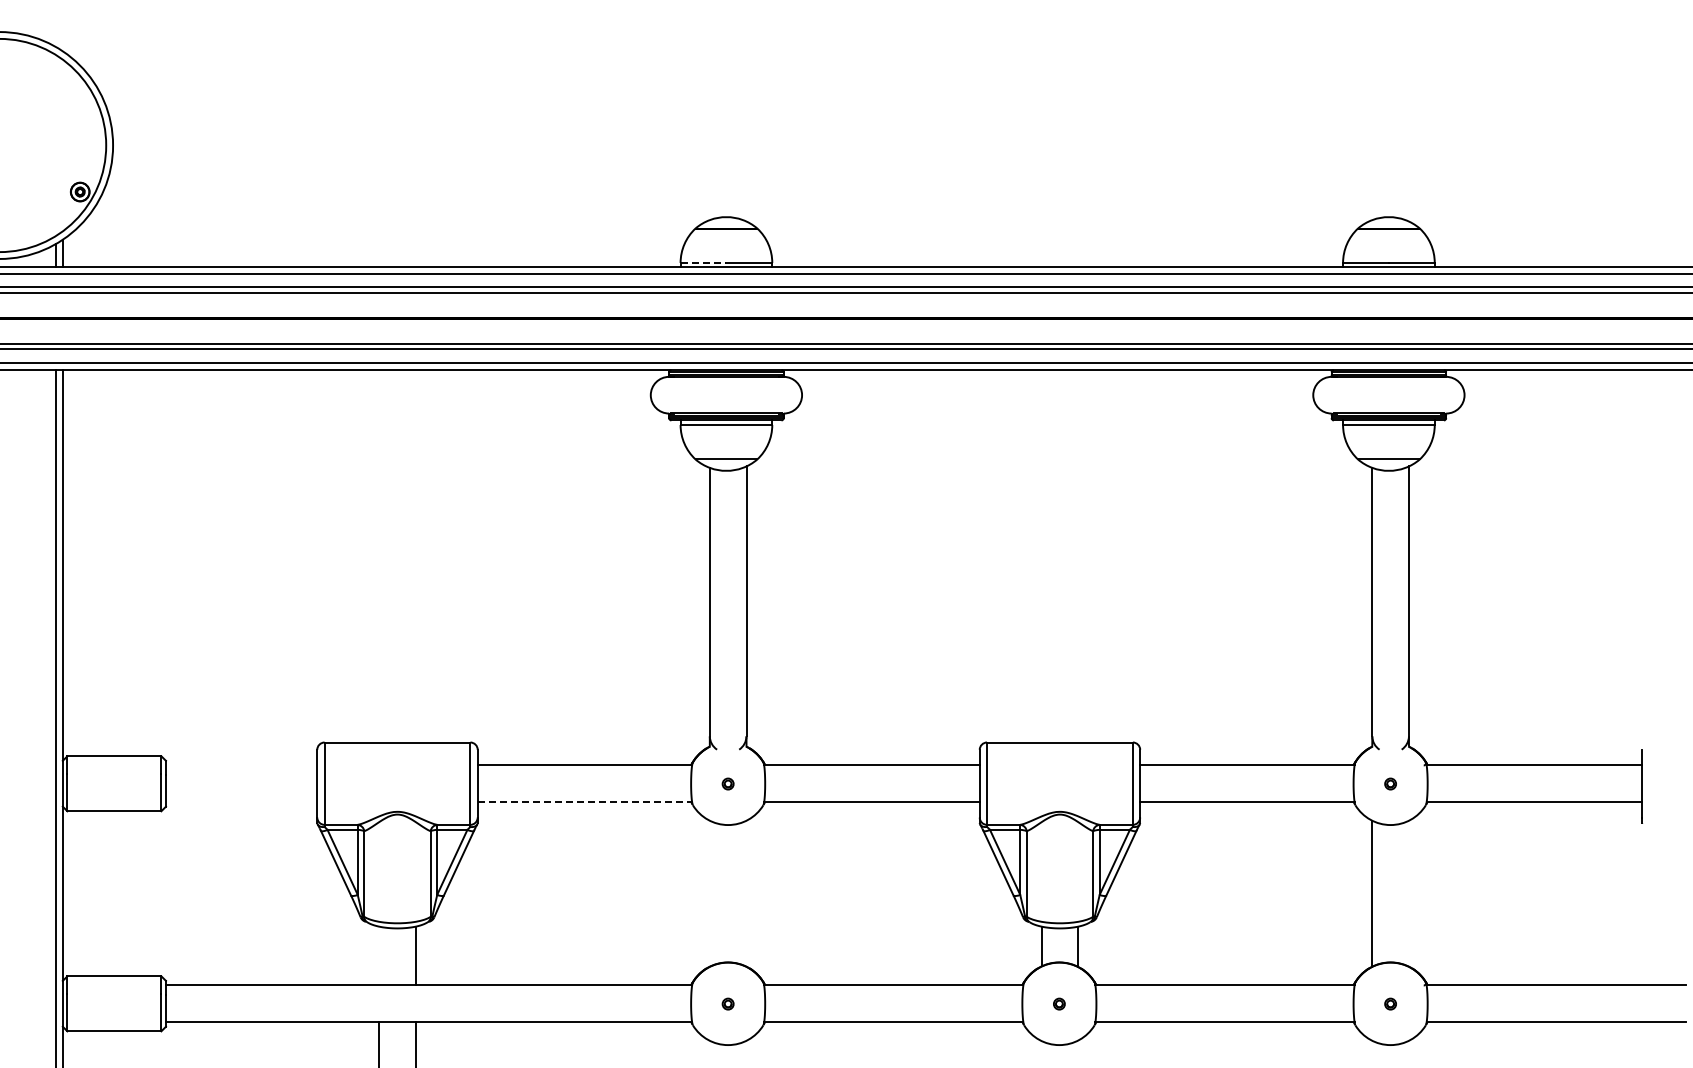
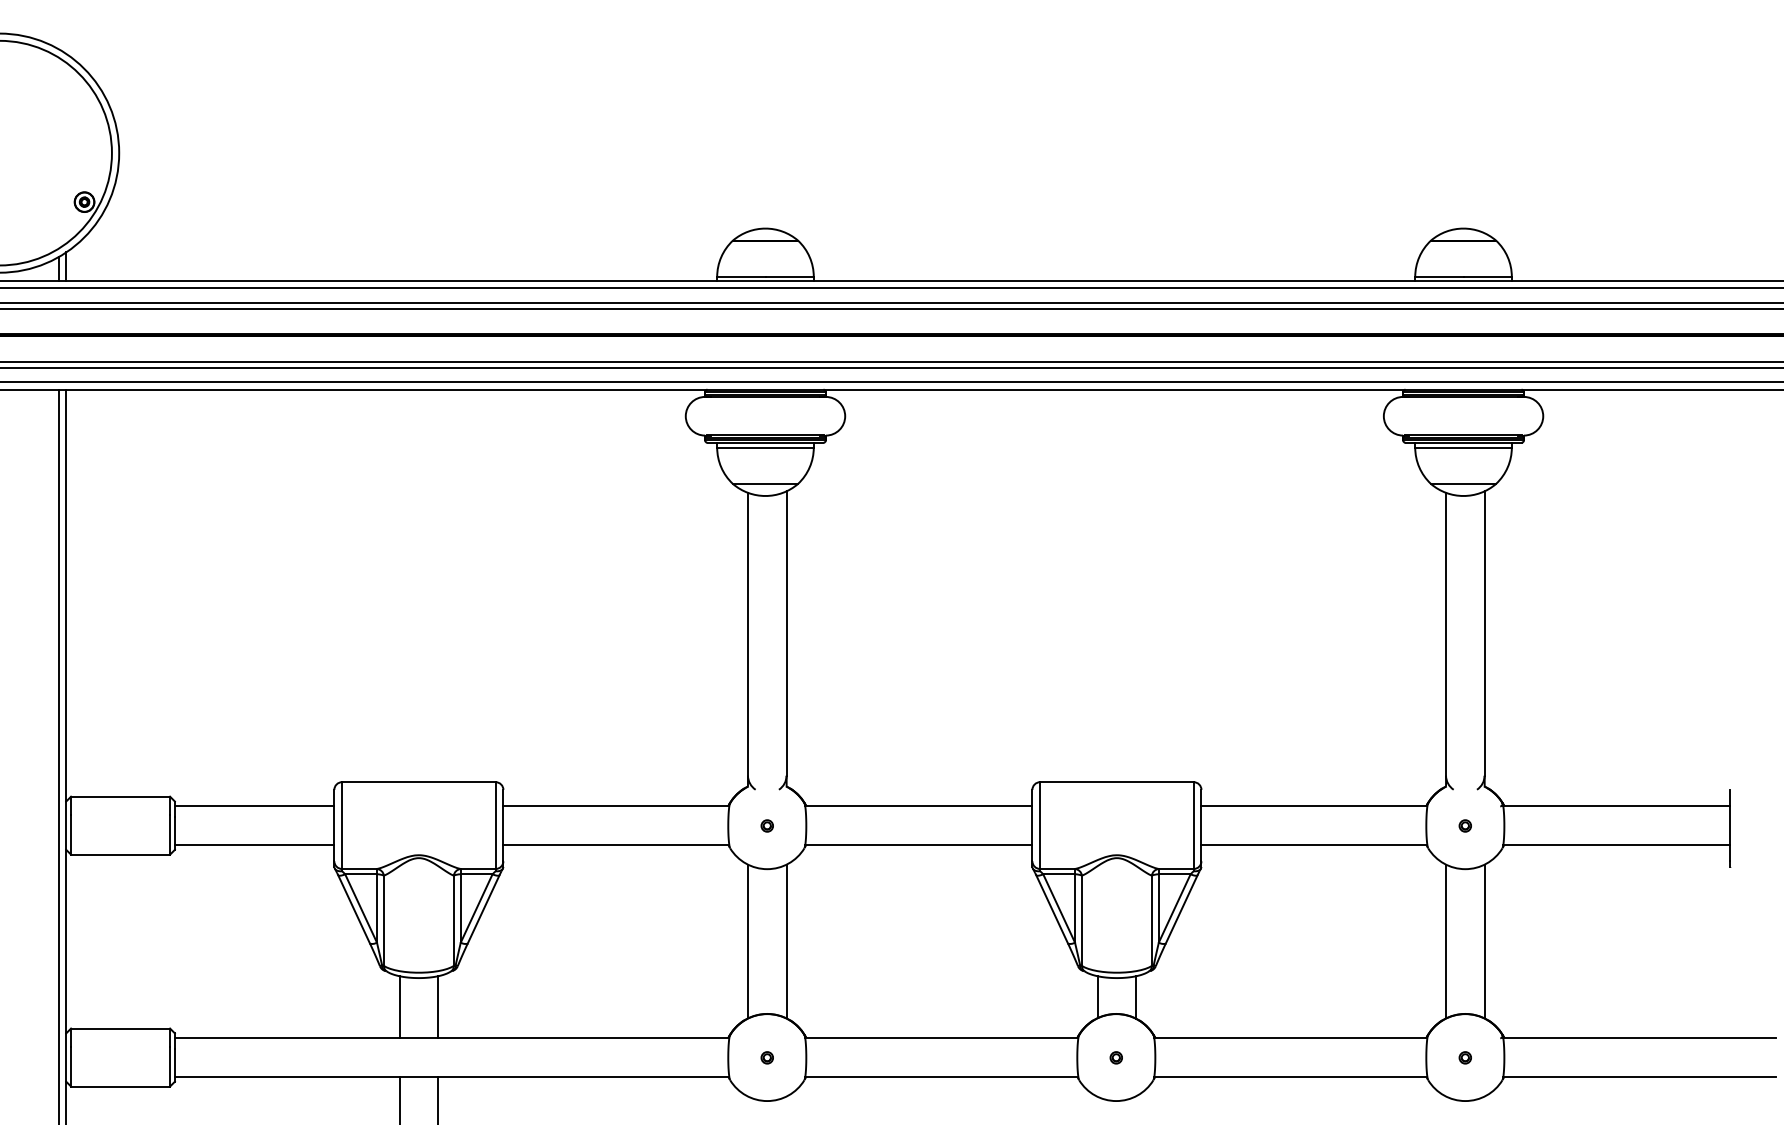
line: (703, 262) -> (741, 276), dashed -> solid
line: (241, 765) -> (254, 806), added
line: (241, 802) -> (254, 845), added
line: (585, 802) -> (616, 845), dashed -> solid
line: (709, 893) -> (747, 941), added
line: (746, 893) -> (786, 941), added
line: (1408, 893) -> (1484, 941), added
line: (379, 955) -> (399, 1006), added

